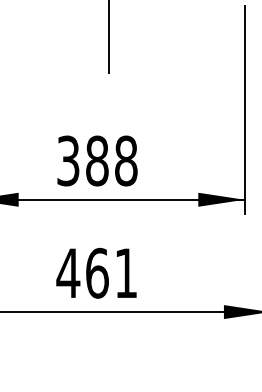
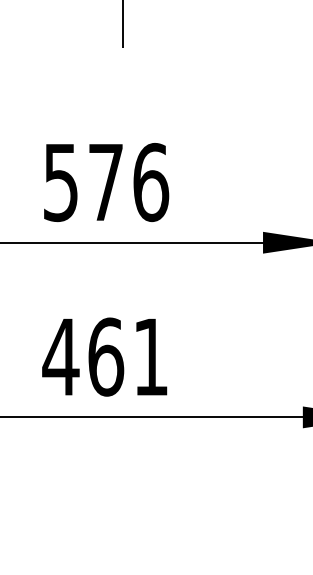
text: (97, 160) -> (106, 181), 388 -> 576

